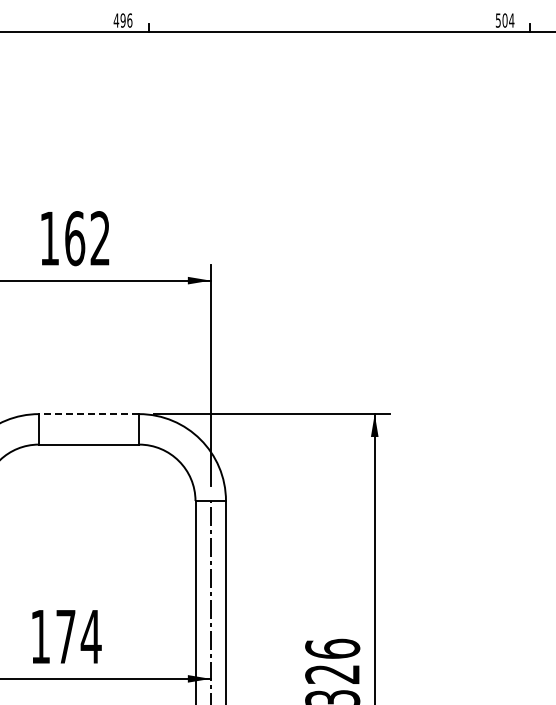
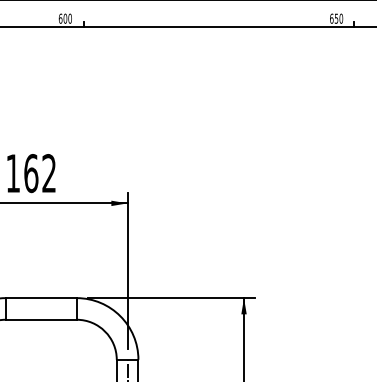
text: (122, 20) -> (64, 18), 496 -> 600
text: (504, 20) -> (336, 18), 504 -> 650
line: (88, 414) -> (40, 298), dashed -> solid

